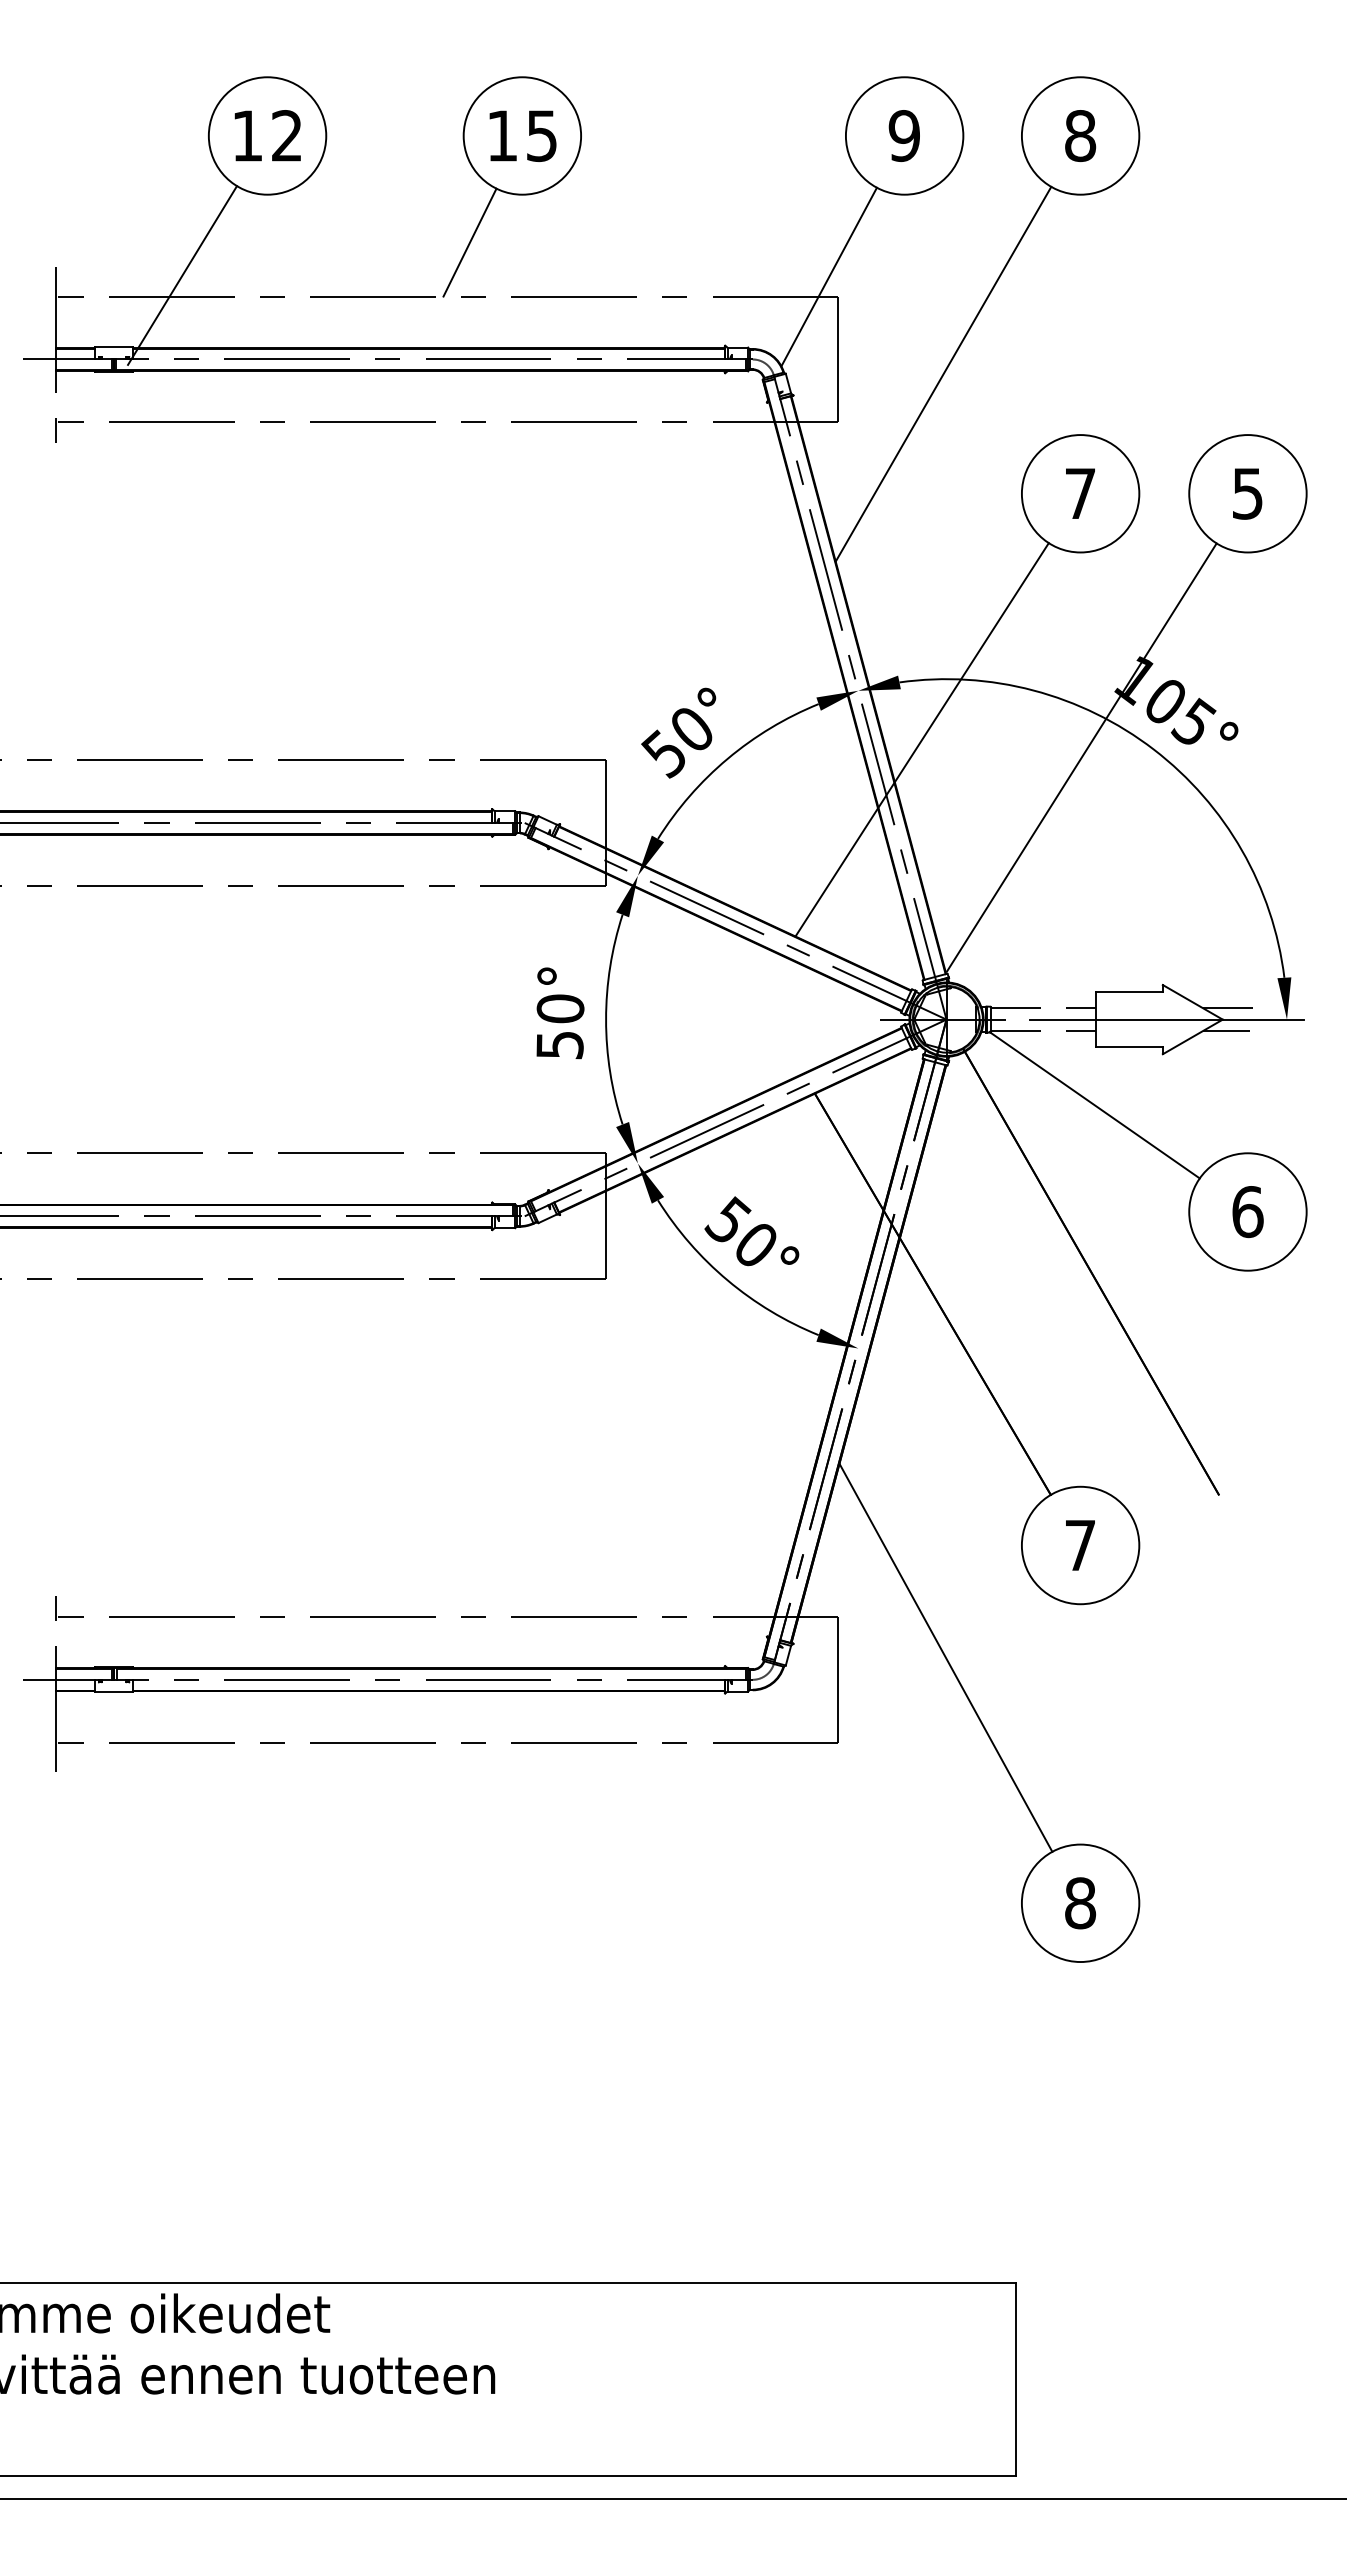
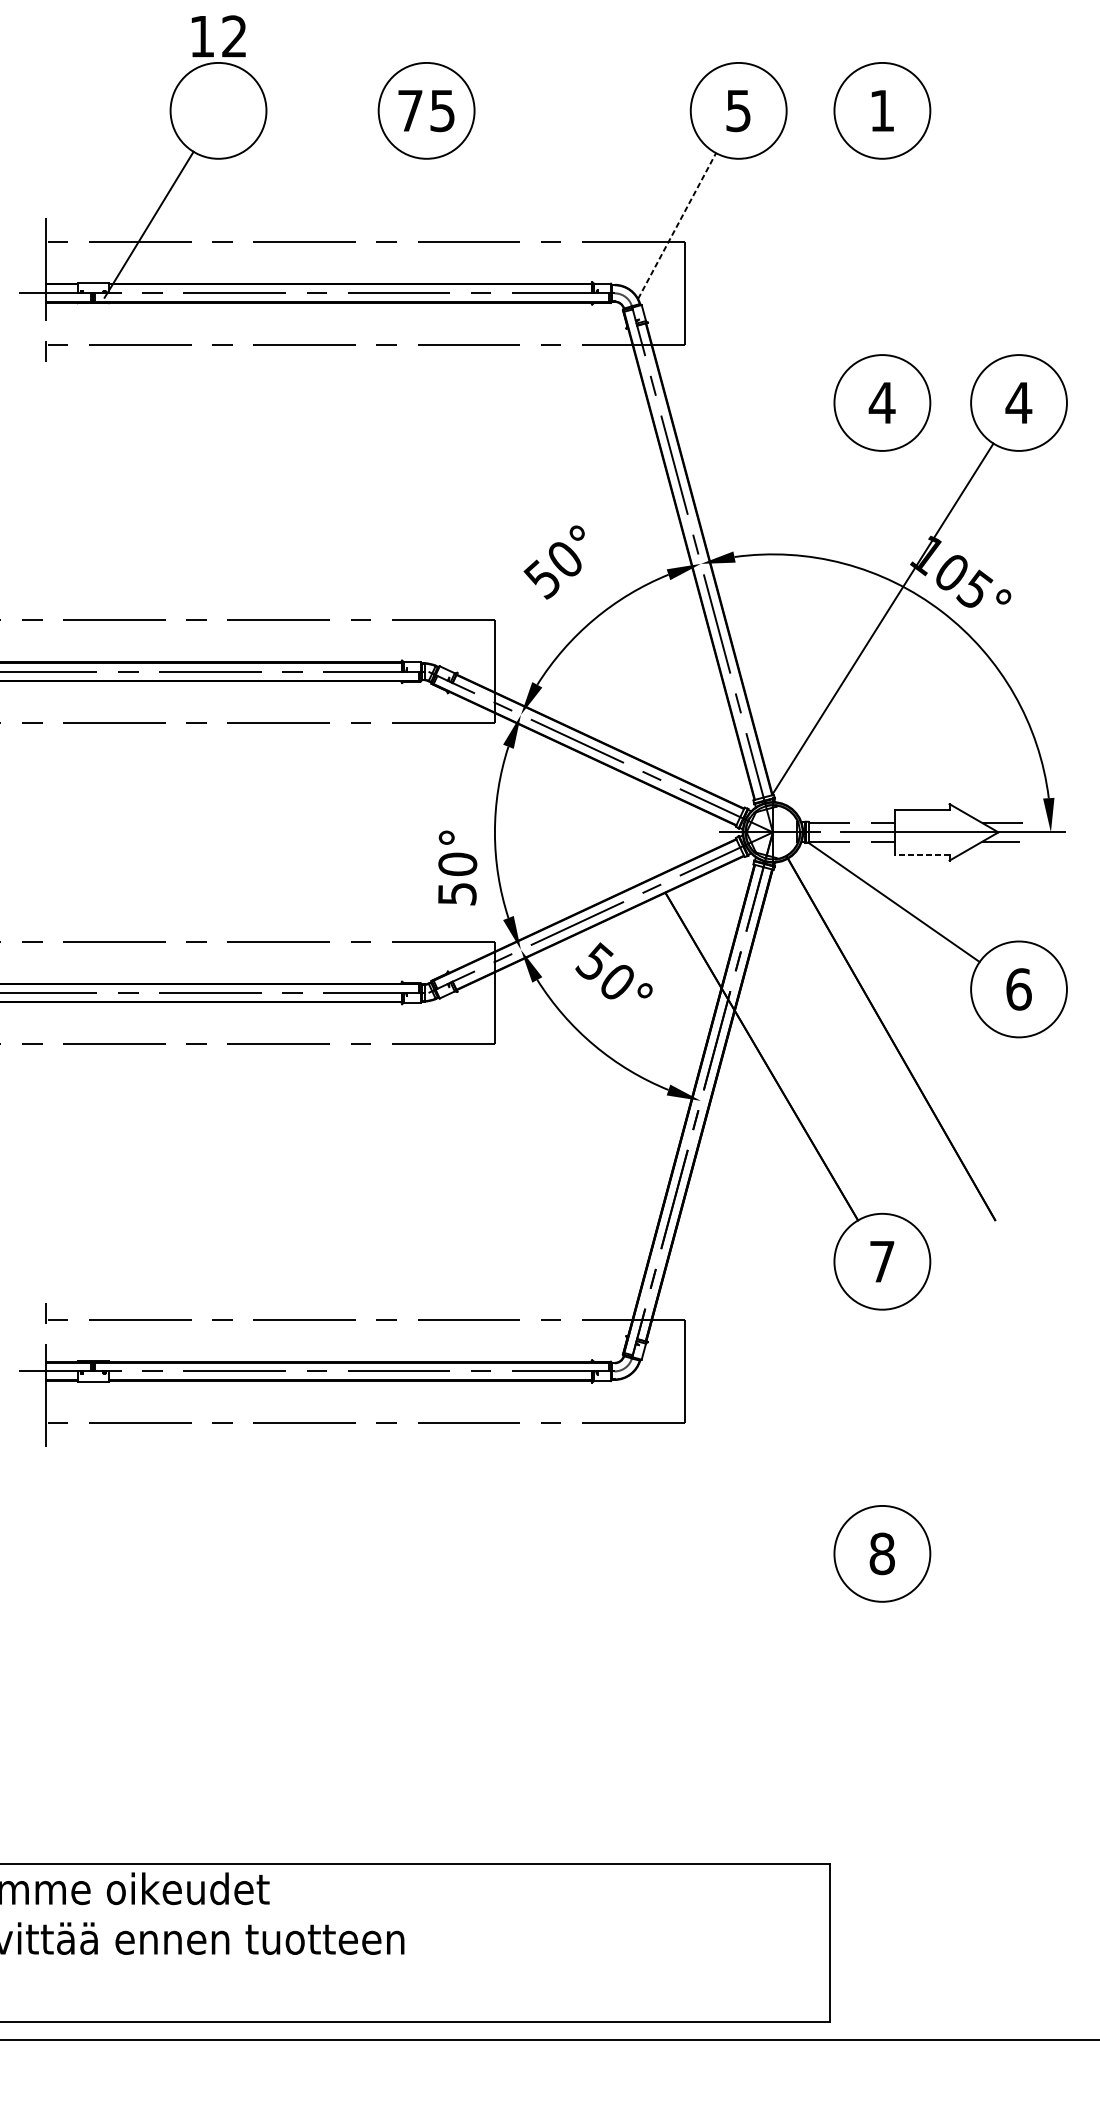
text: (267, 135) -> (218, 36), moved
text: (502, 135) -> (410, 110), 15 -> 75
text: (903, 135) -> (737, 110), 9 -> 5
text: (1080, 136) -> (882, 111), 8 -> 1
line: (469, 242) -> (383, 197), removed
line: (829, 276) -> (677, 225), solid -> dashed
line: (943, 373) -> (770, 304), removed
text: (1079, 493) -> (881, 402), 7 -> 4
text: (1247, 493) -> (1018, 402), 5 -> 4
text: (678, 732) -> (554, 562), moved
line: (921, 739) -> (752, 603), removed
text: (560, 1013) -> (457, 868), moved
line: (1129, 1047) -> (922, 855), solid -> dashed
text: (751, 1231) -> (613, 971), moved
line: (945, 1657) -> (772, 1353), removed

